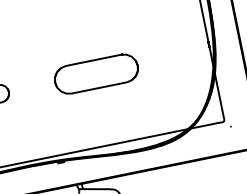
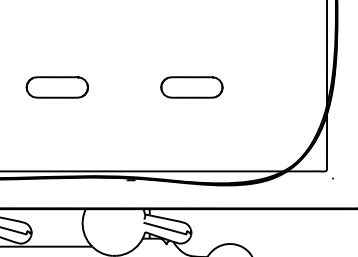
part: (96, 74) -> (191, 87), size x0.62

